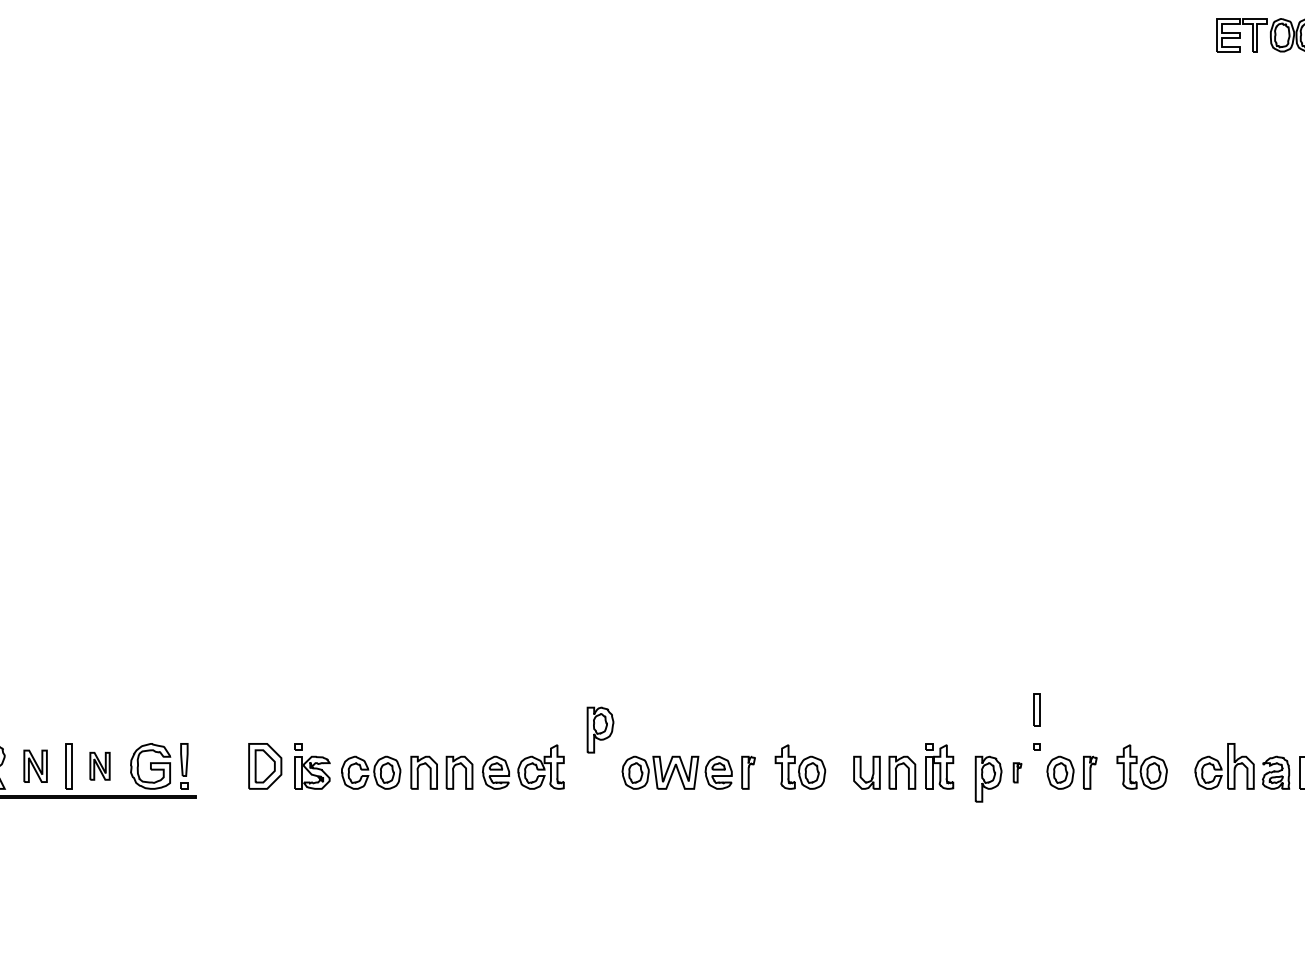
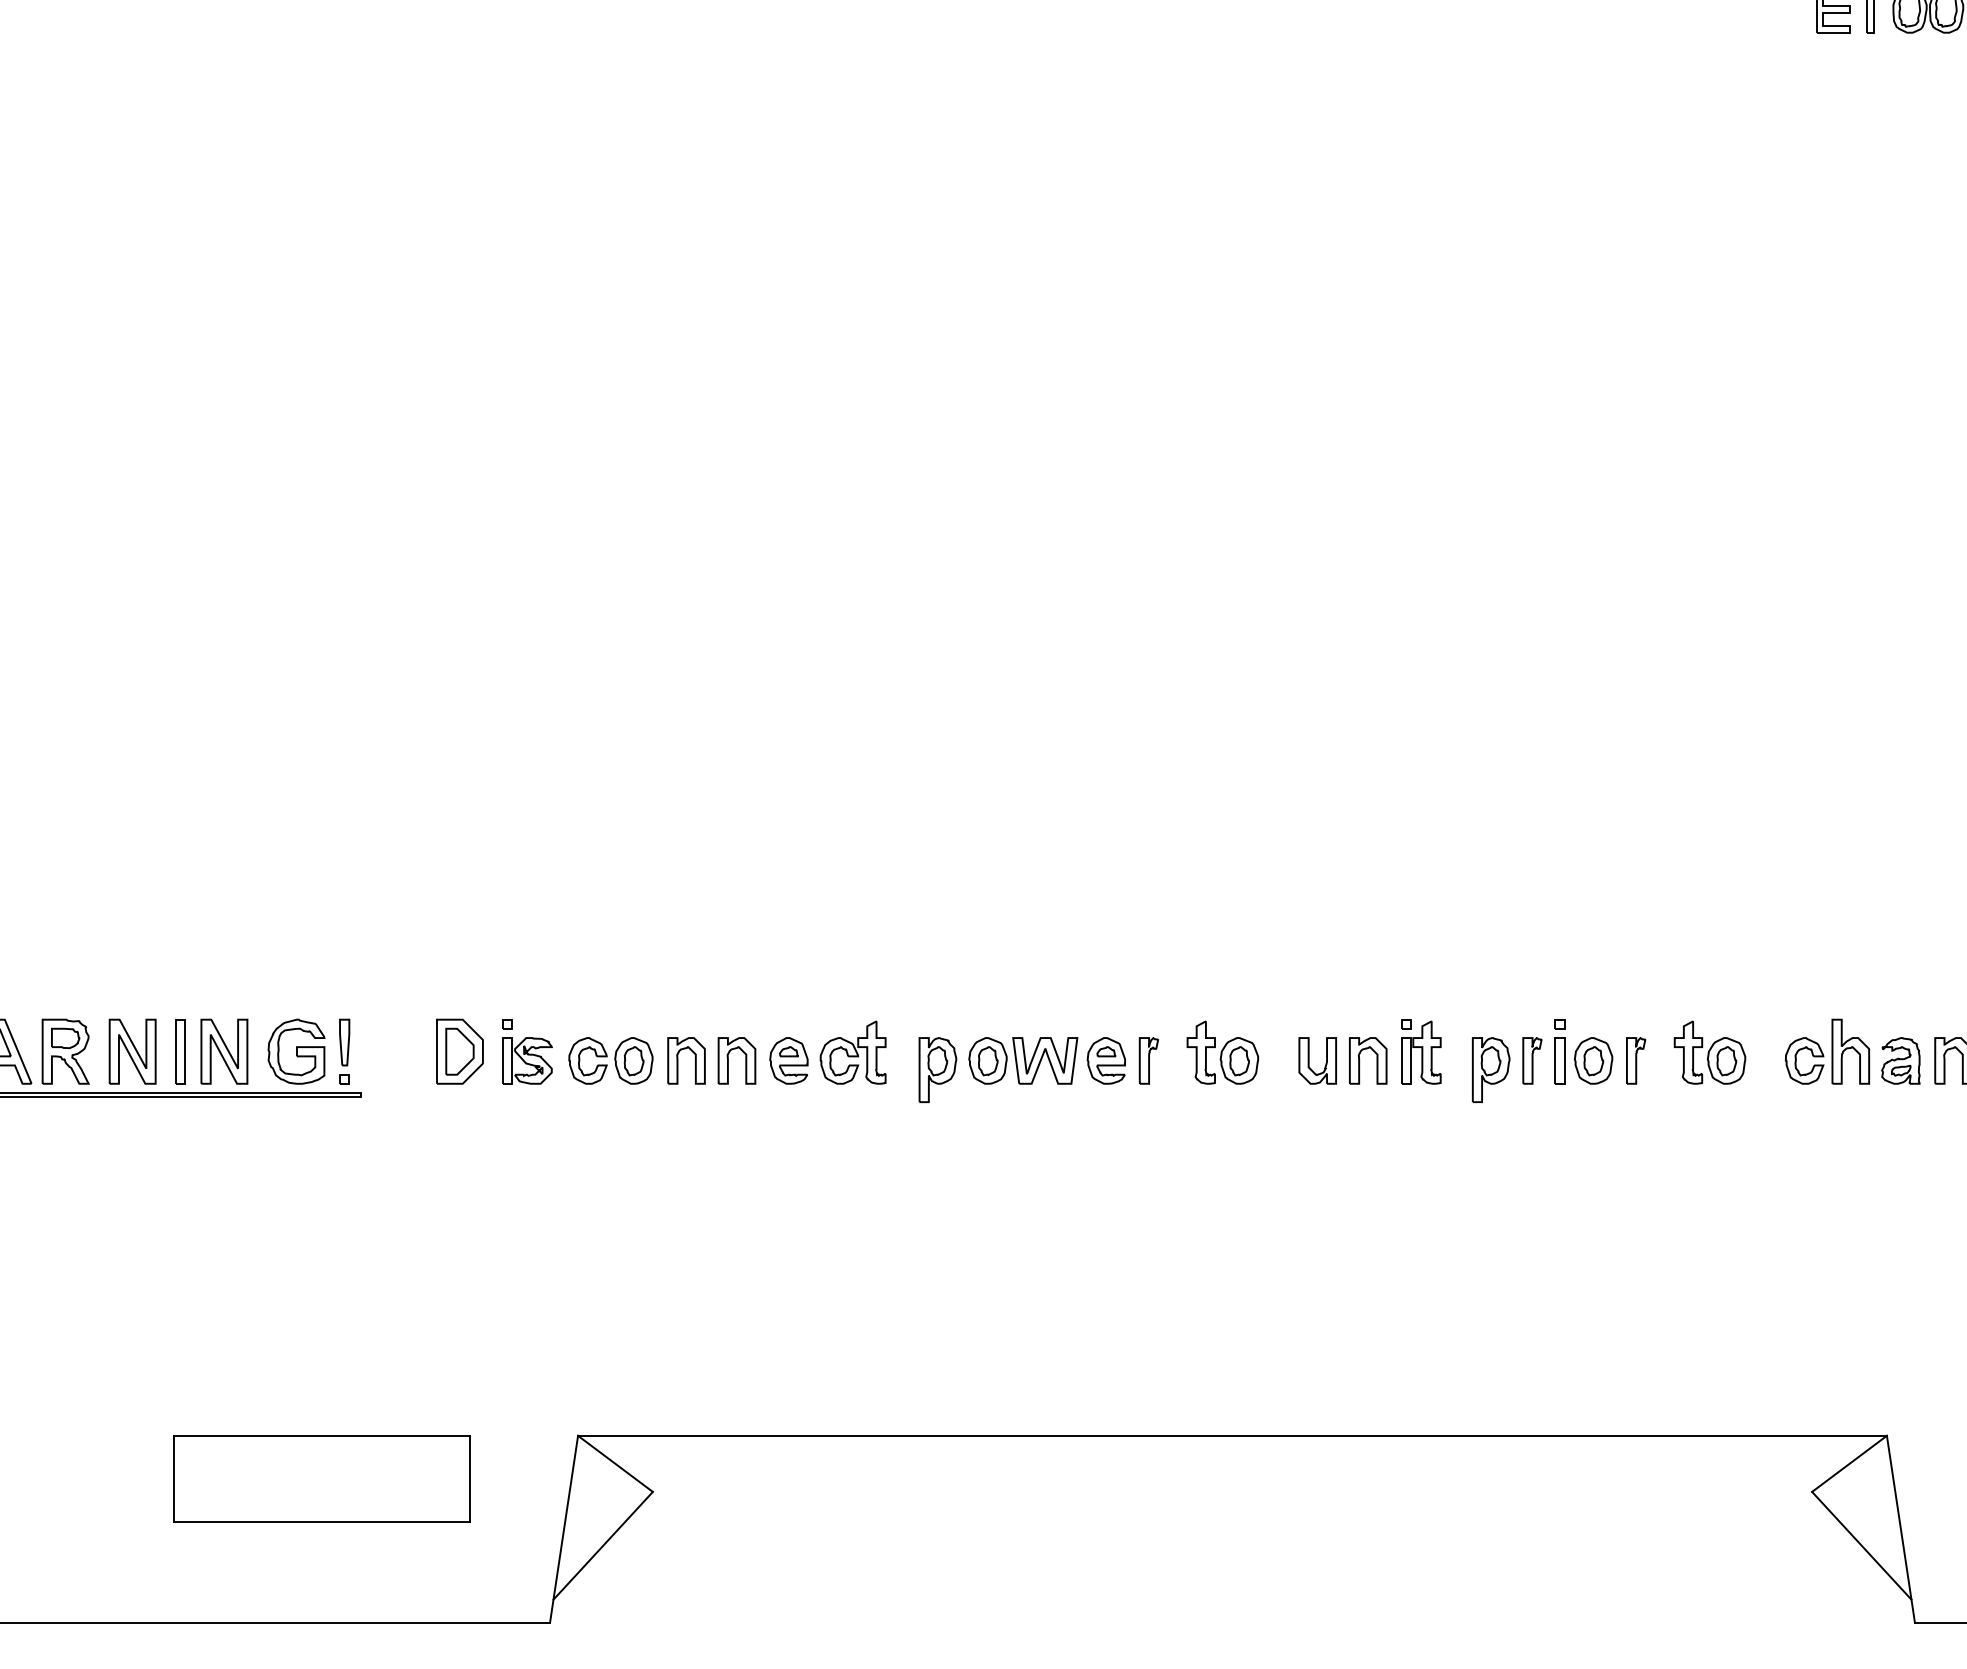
part: (1036, 710) -> (1559, 1060), moved
part: (600, 729) -> (937, 1069), moved
part: (35, 766) -> (132, 1051), size x1.43
part: (100, 766) -> (224, 1051), size x1.67
part: (1017, 772) -> (1532, 1060), size x1.67

